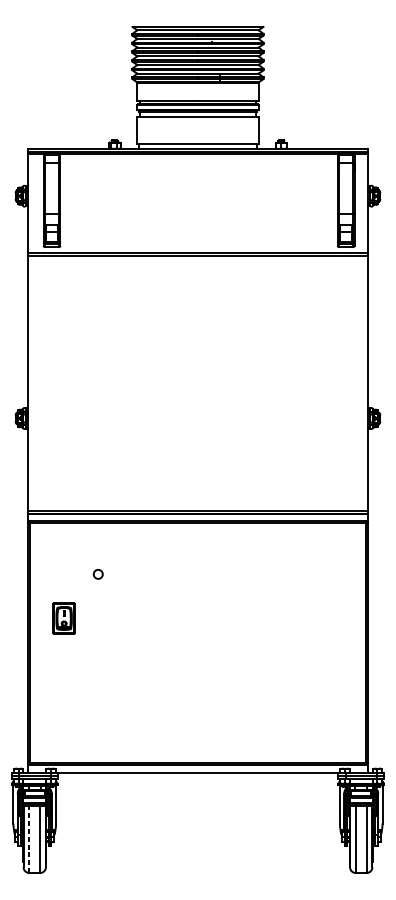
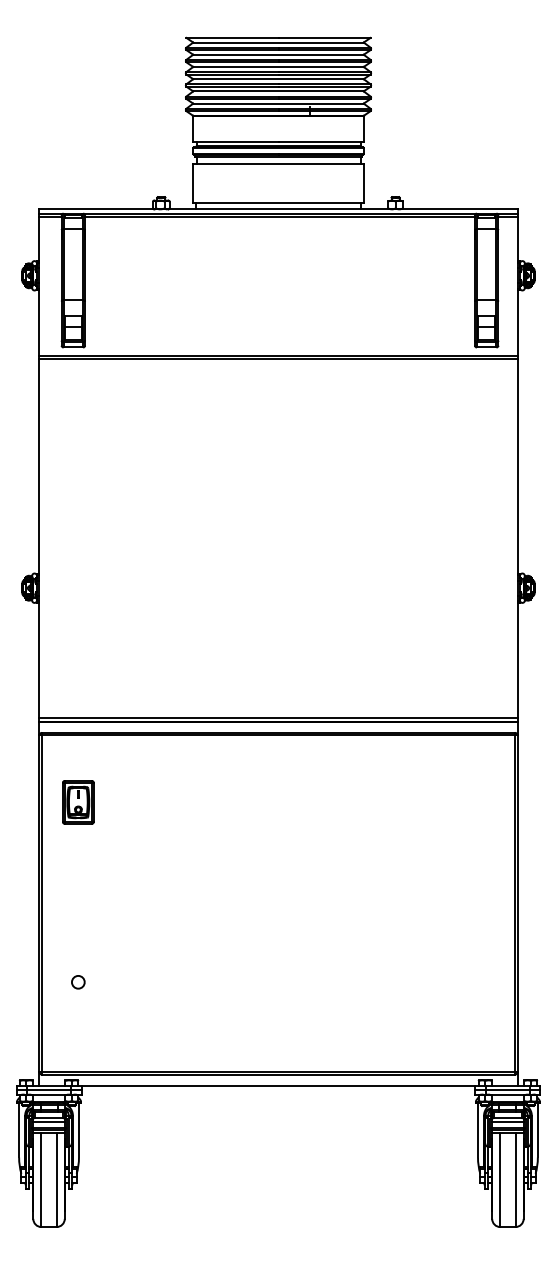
circle: (98, 574) -> (78, 982), moved
part: (64, 618) -> (78, 802), moved
line: (29, 839) -> (41, 1179), dashed -> solid

